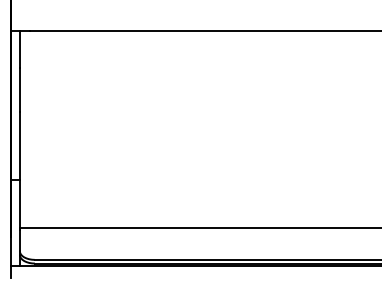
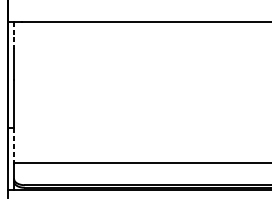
line: (19, 49) -> (13, 35), solid -> dashed
line: (19, 204) -> (13, 145), solid -> dashed

